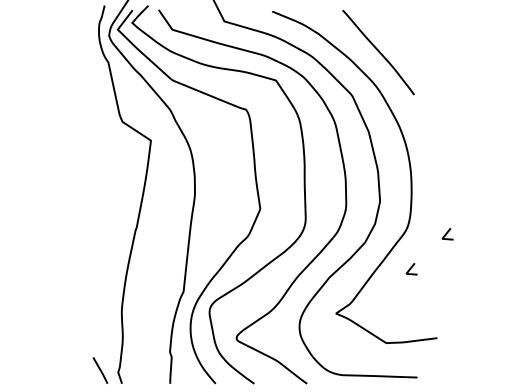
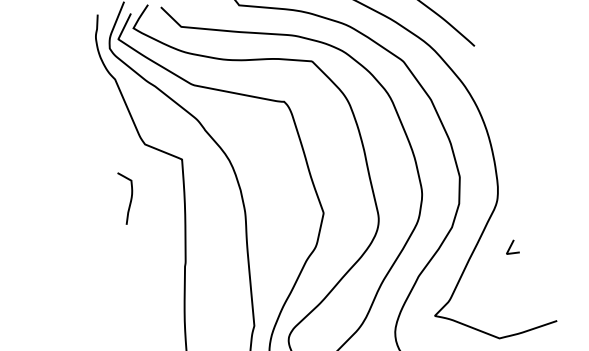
curve: (101, 163) -> (130, 197), added
line: (447, 234) -> (544, 199), removed

